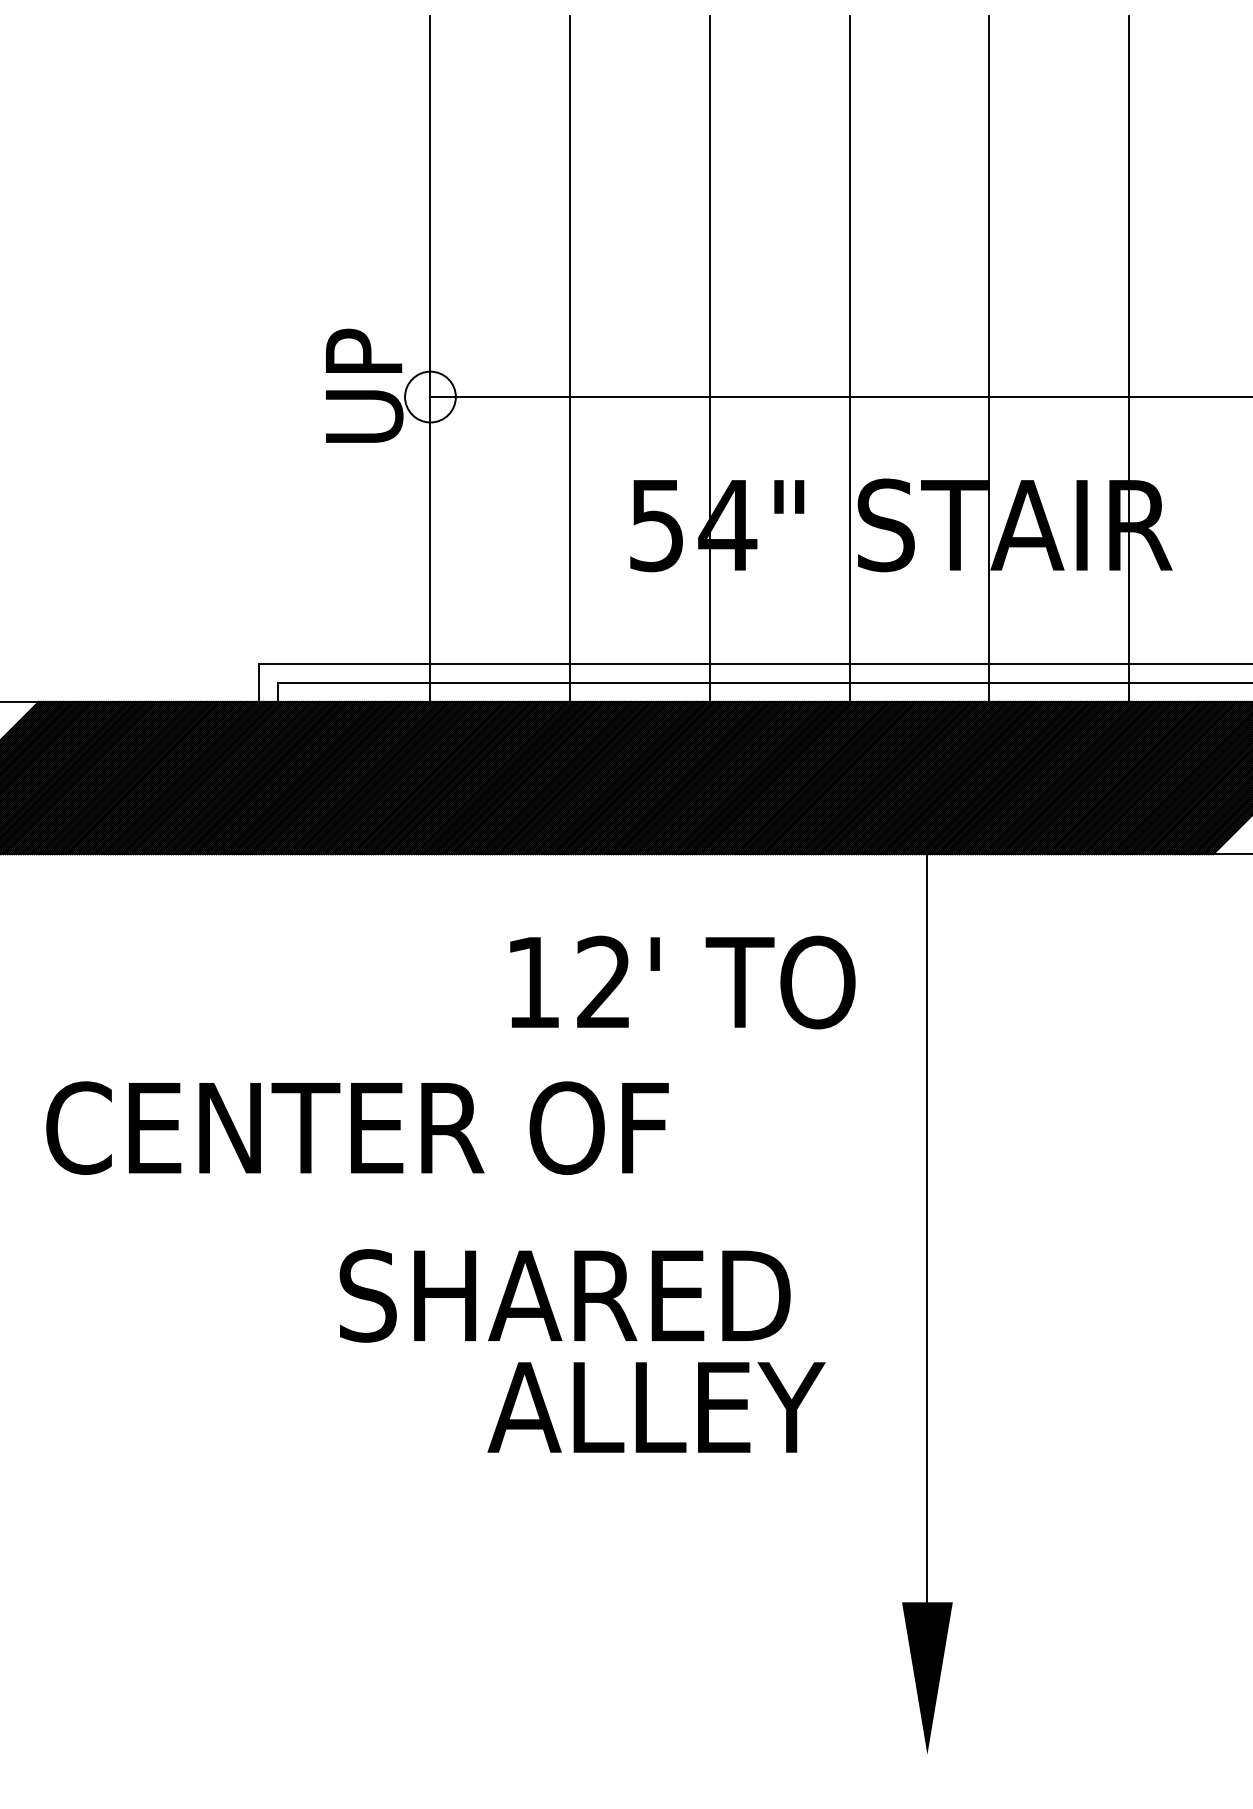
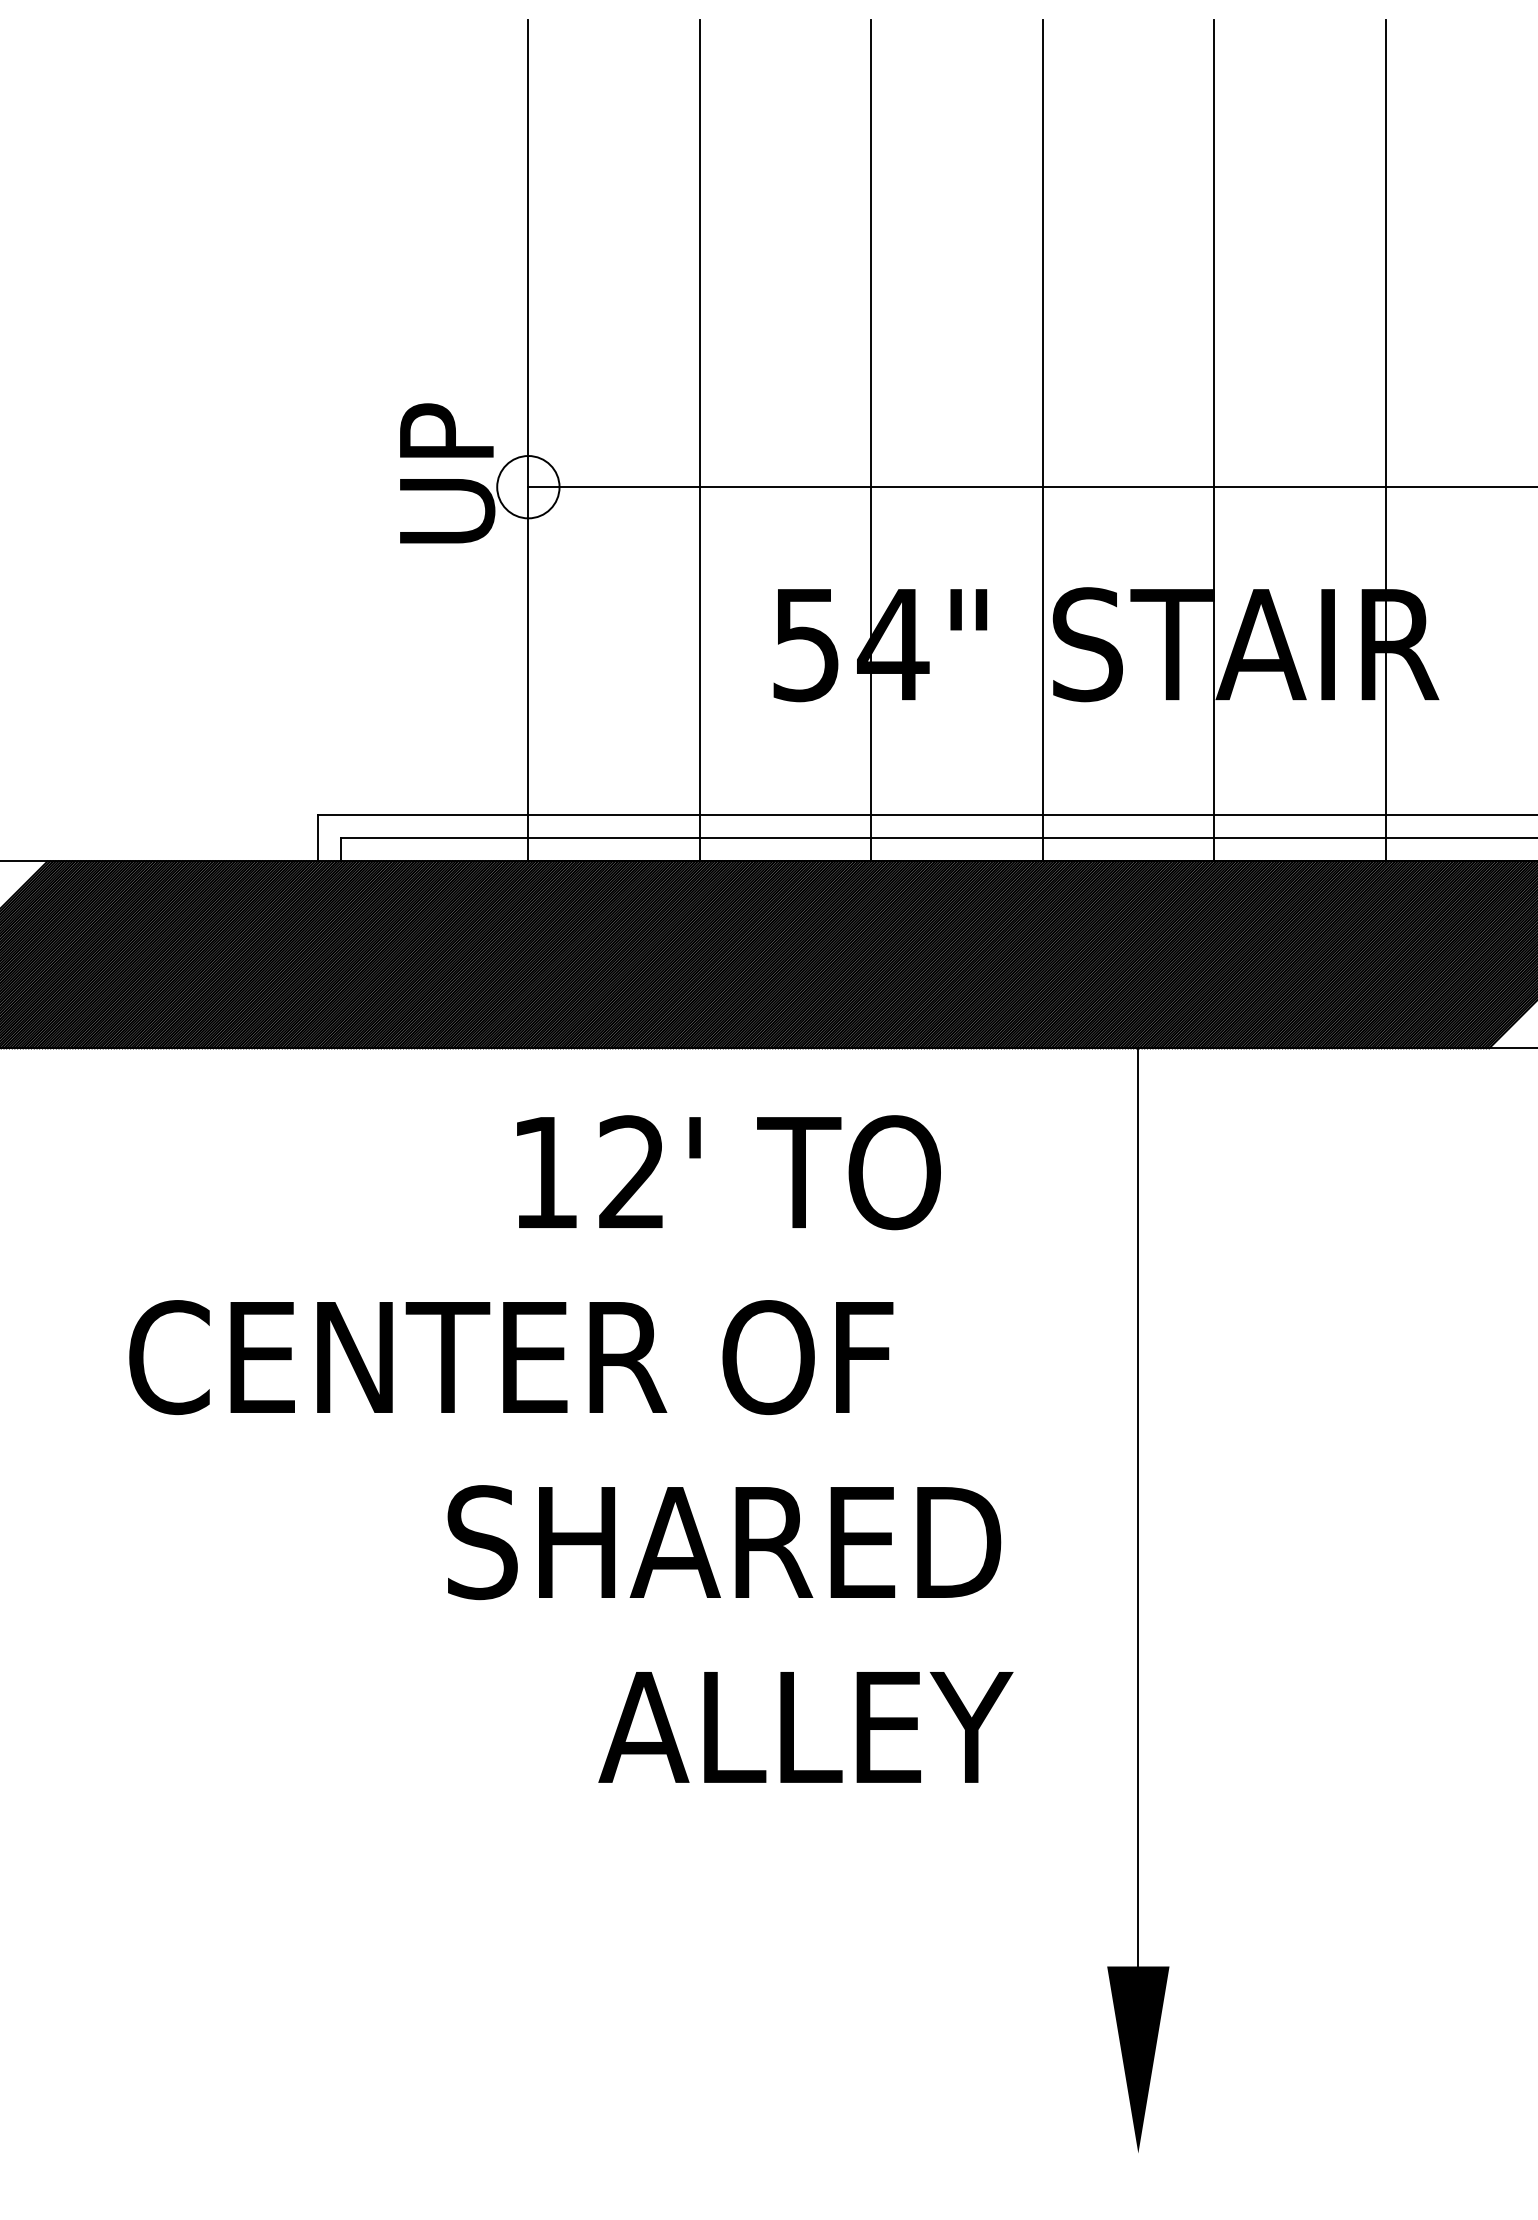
text: (682, 982) -> (728, 1172), moved
text: (357, 1127) -> (511, 1356), moved
text: (564, 1295) -> (723, 1542), moved

